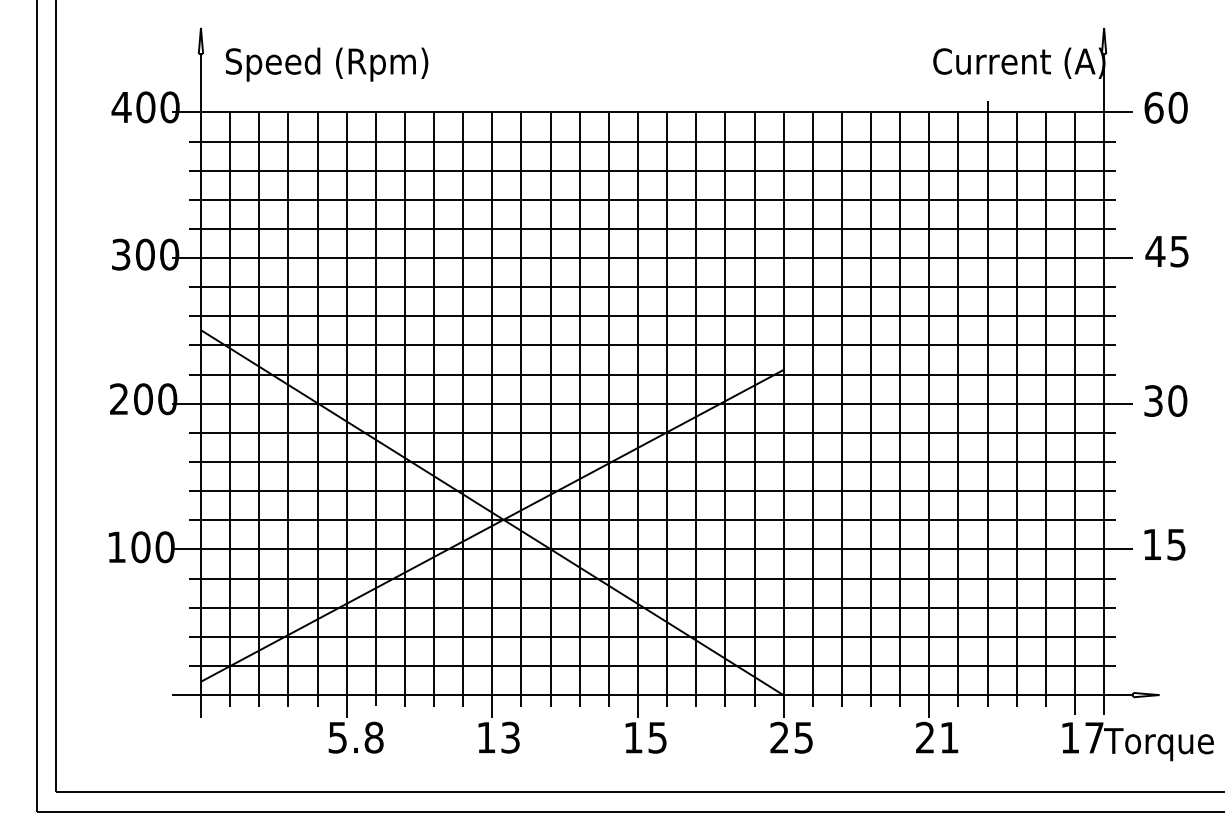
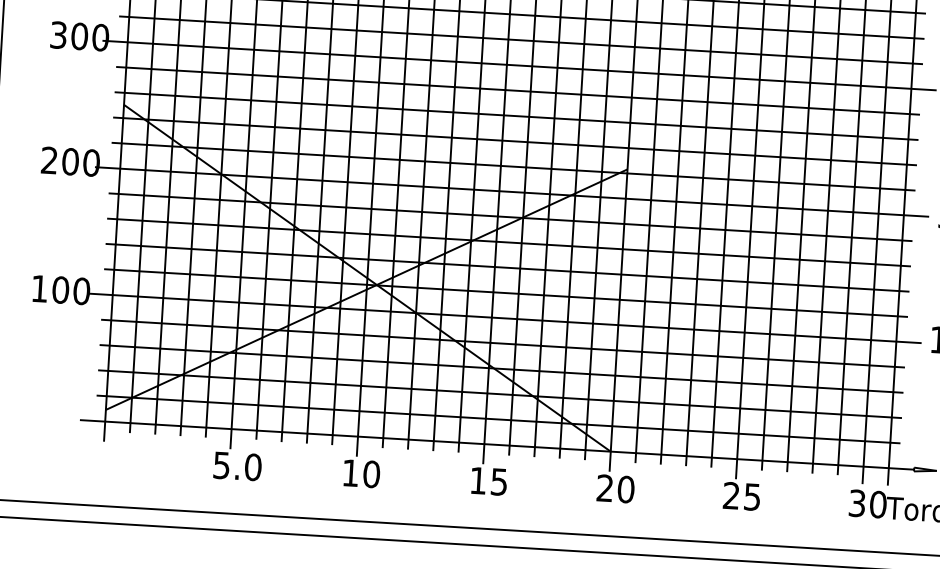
text: (373, 737) -> (252, 467), 5.8 -> 5.0
text: (510, 737) -> (371, 474), 13 -> 10
text: (803, 737) -> (625, 489), 25 -> 20
text: (949, 737) -> (752, 496), 21 -> 25
text: (1082, 737) -> (867, 503), 17 -> 30

